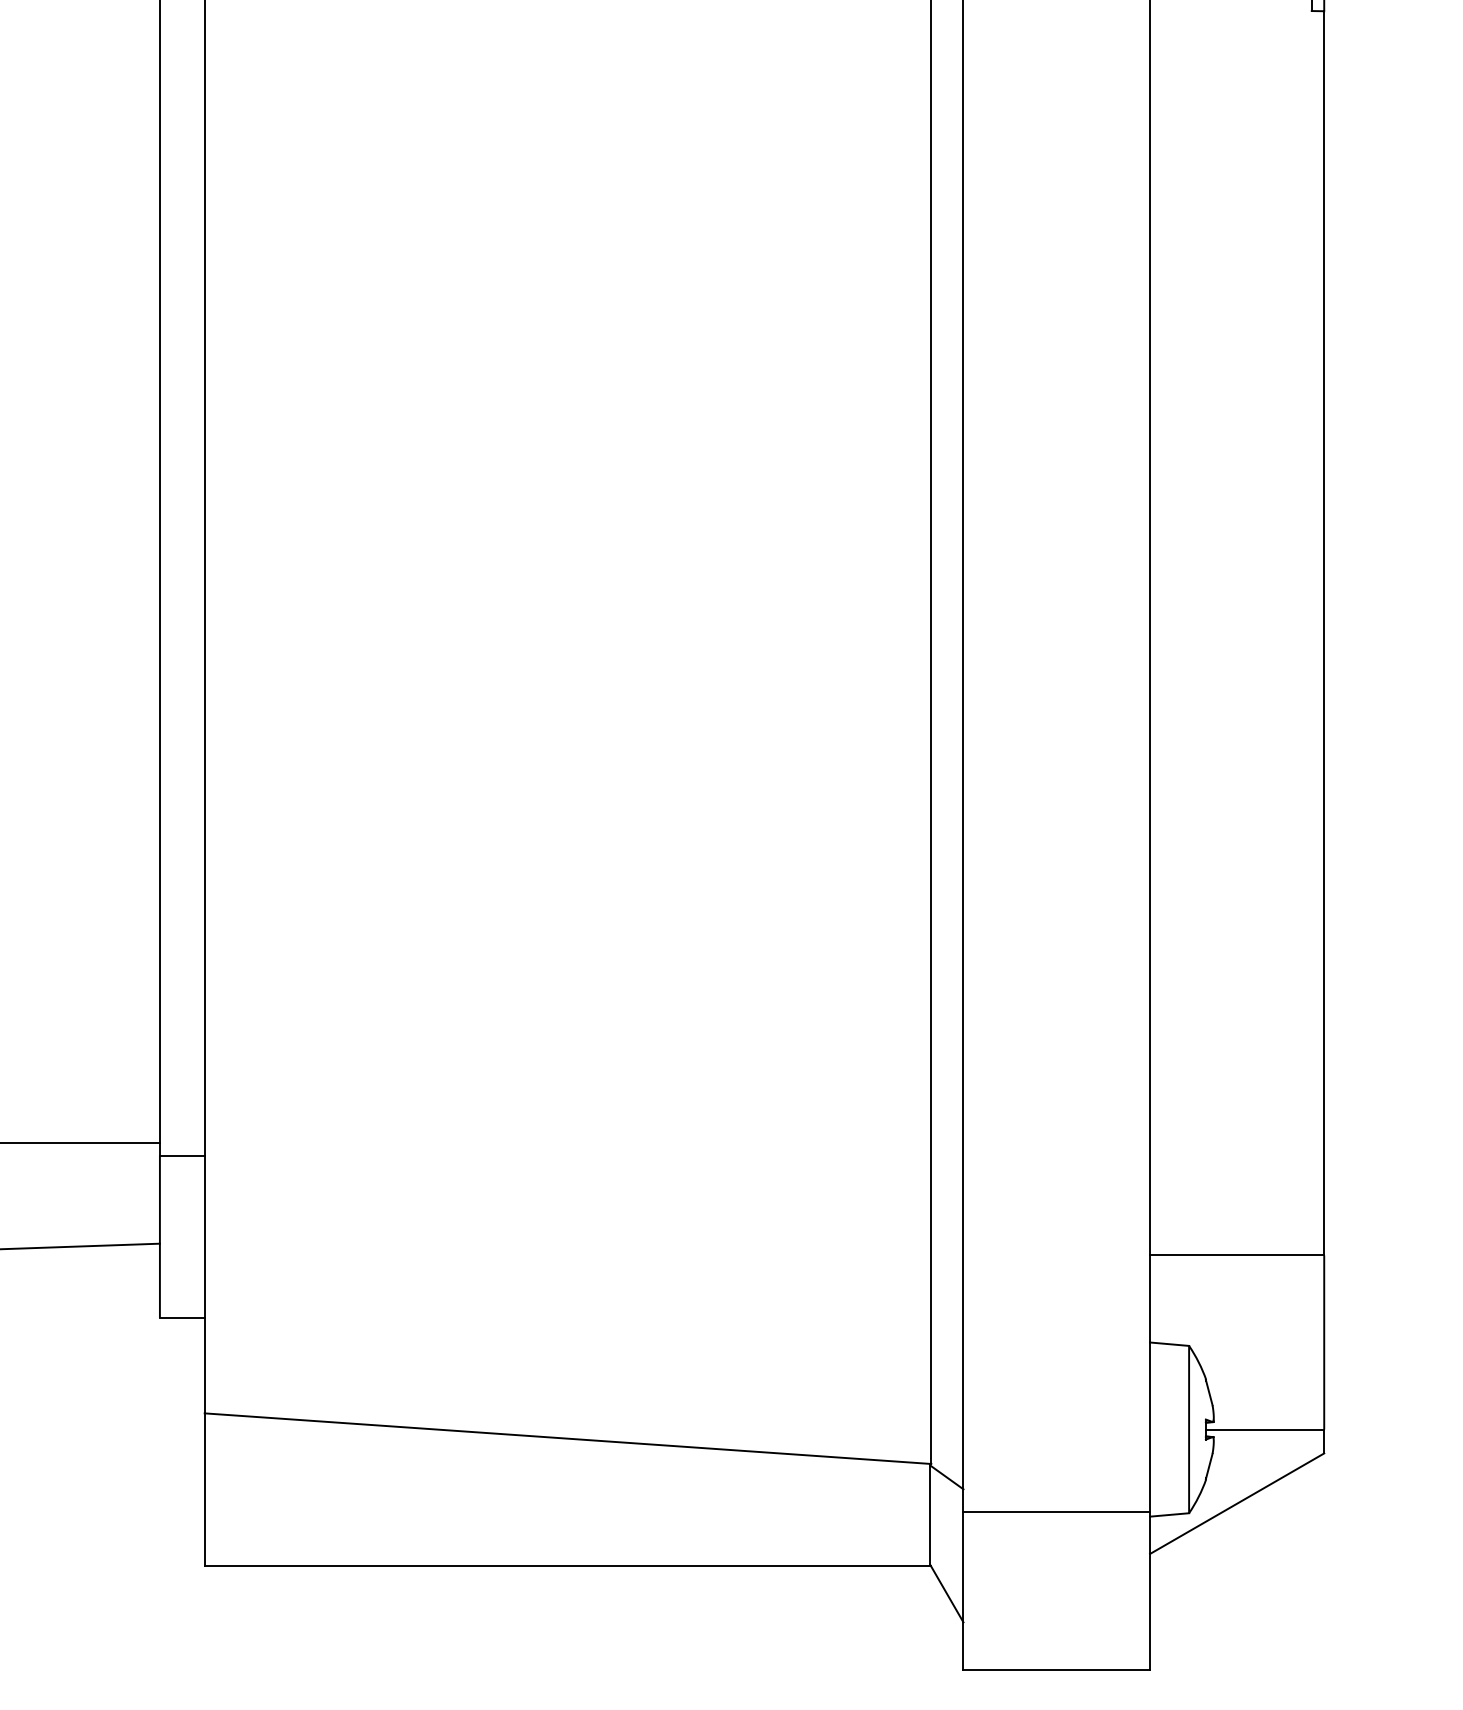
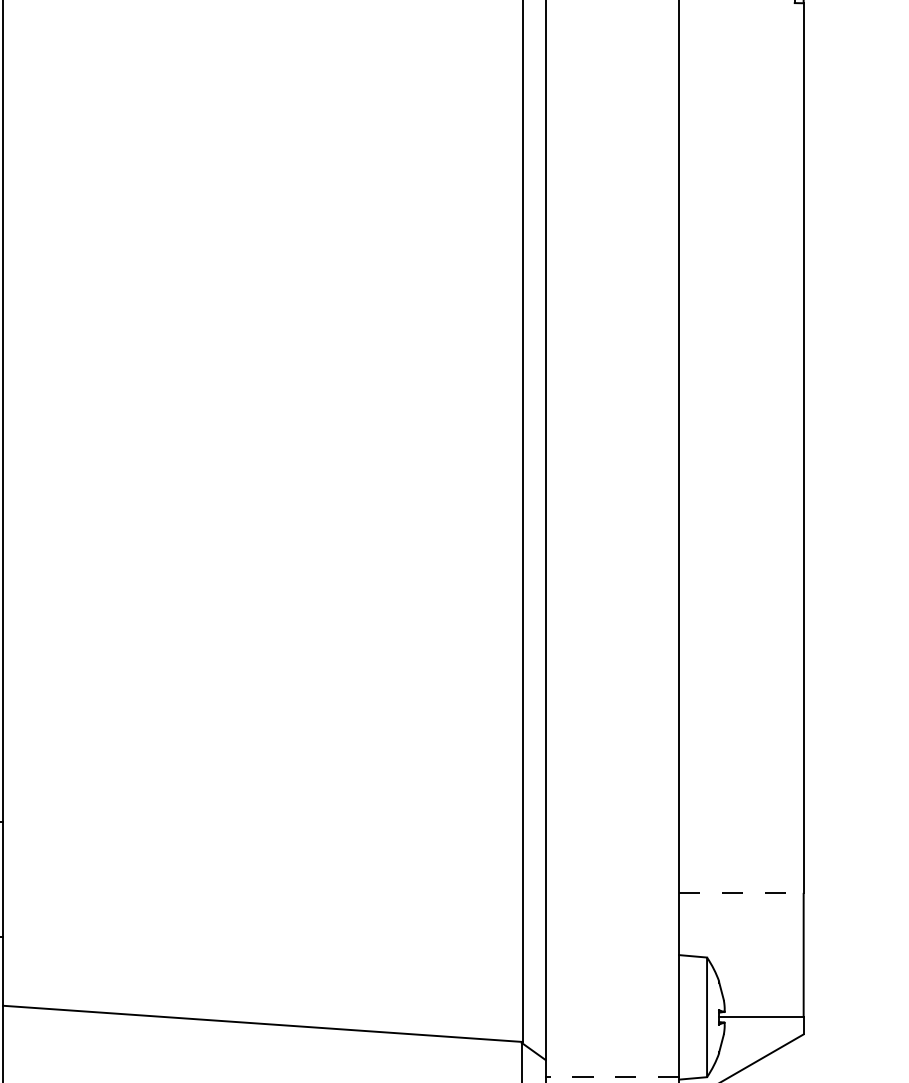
line: (1237, 1255) -> (741, 892), solid -> dashed
line: (1056, 1512) -> (612, 1076), solid -> dashed

